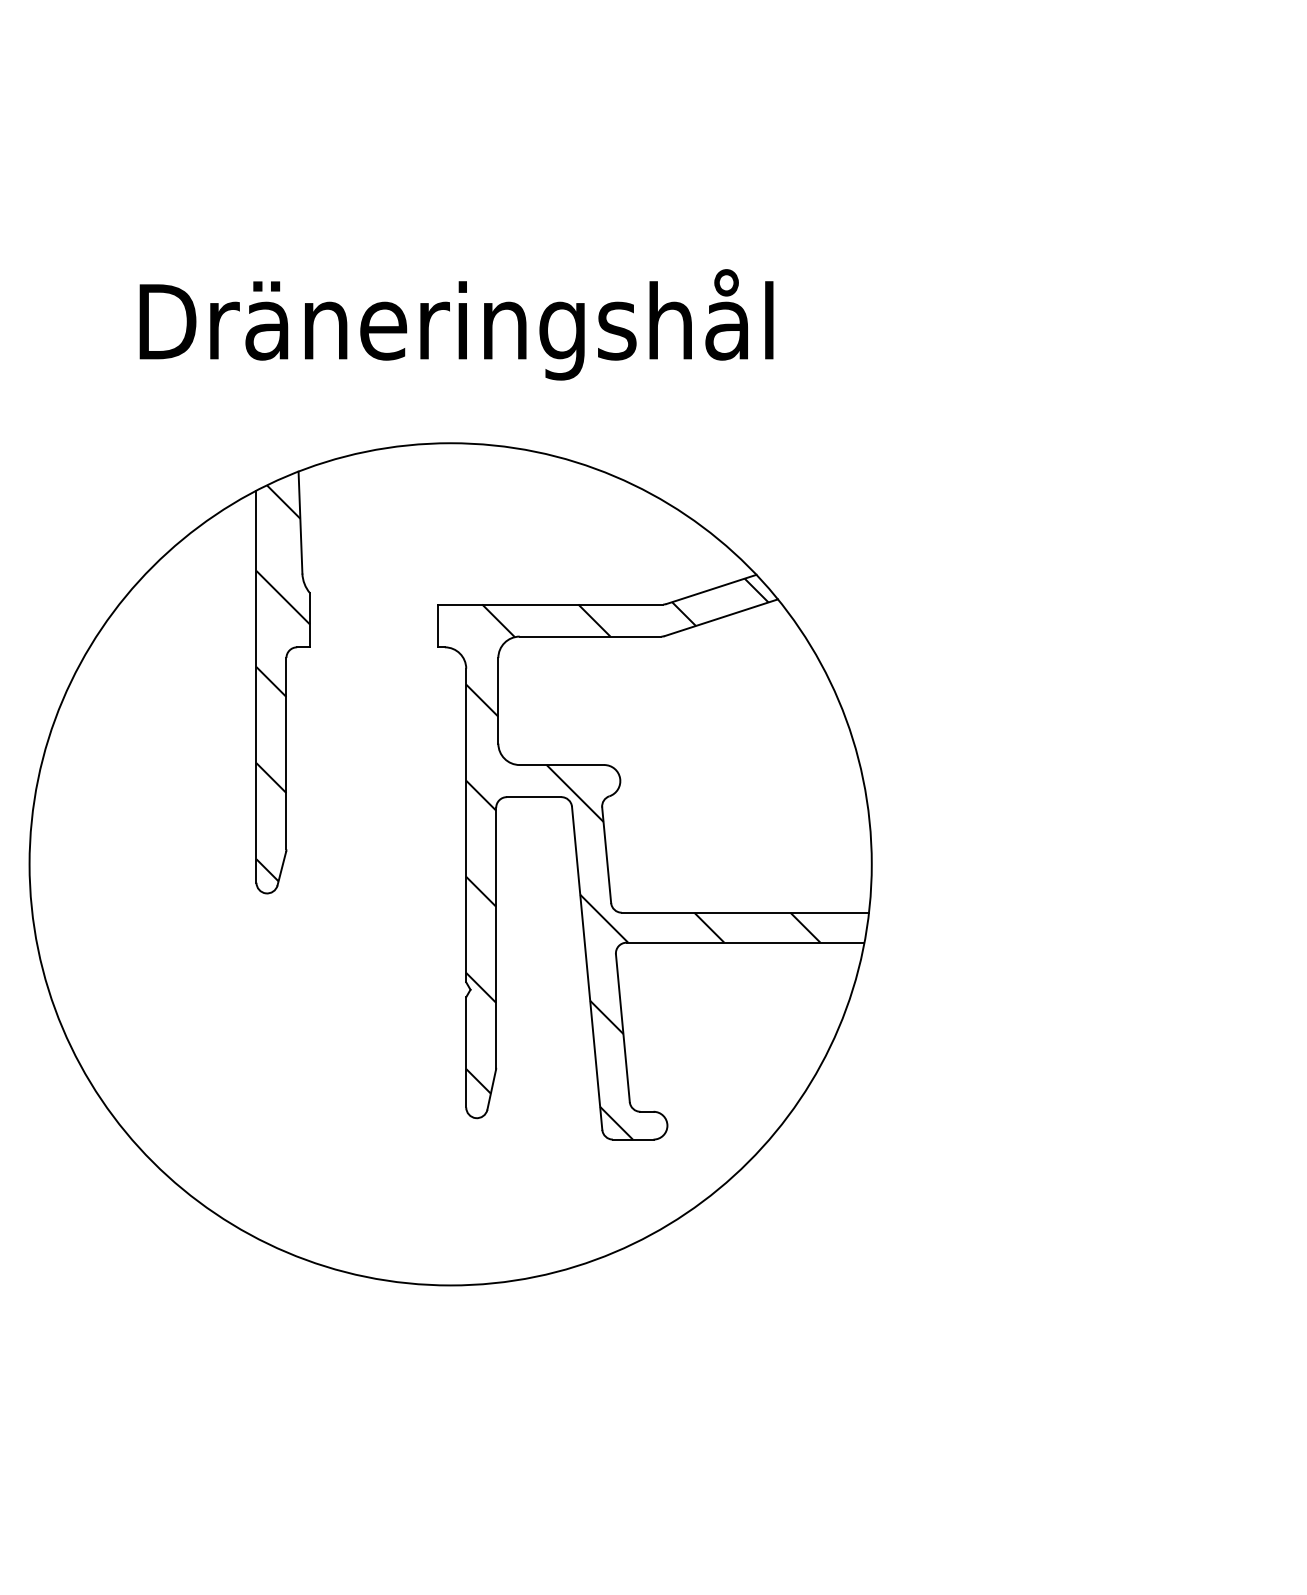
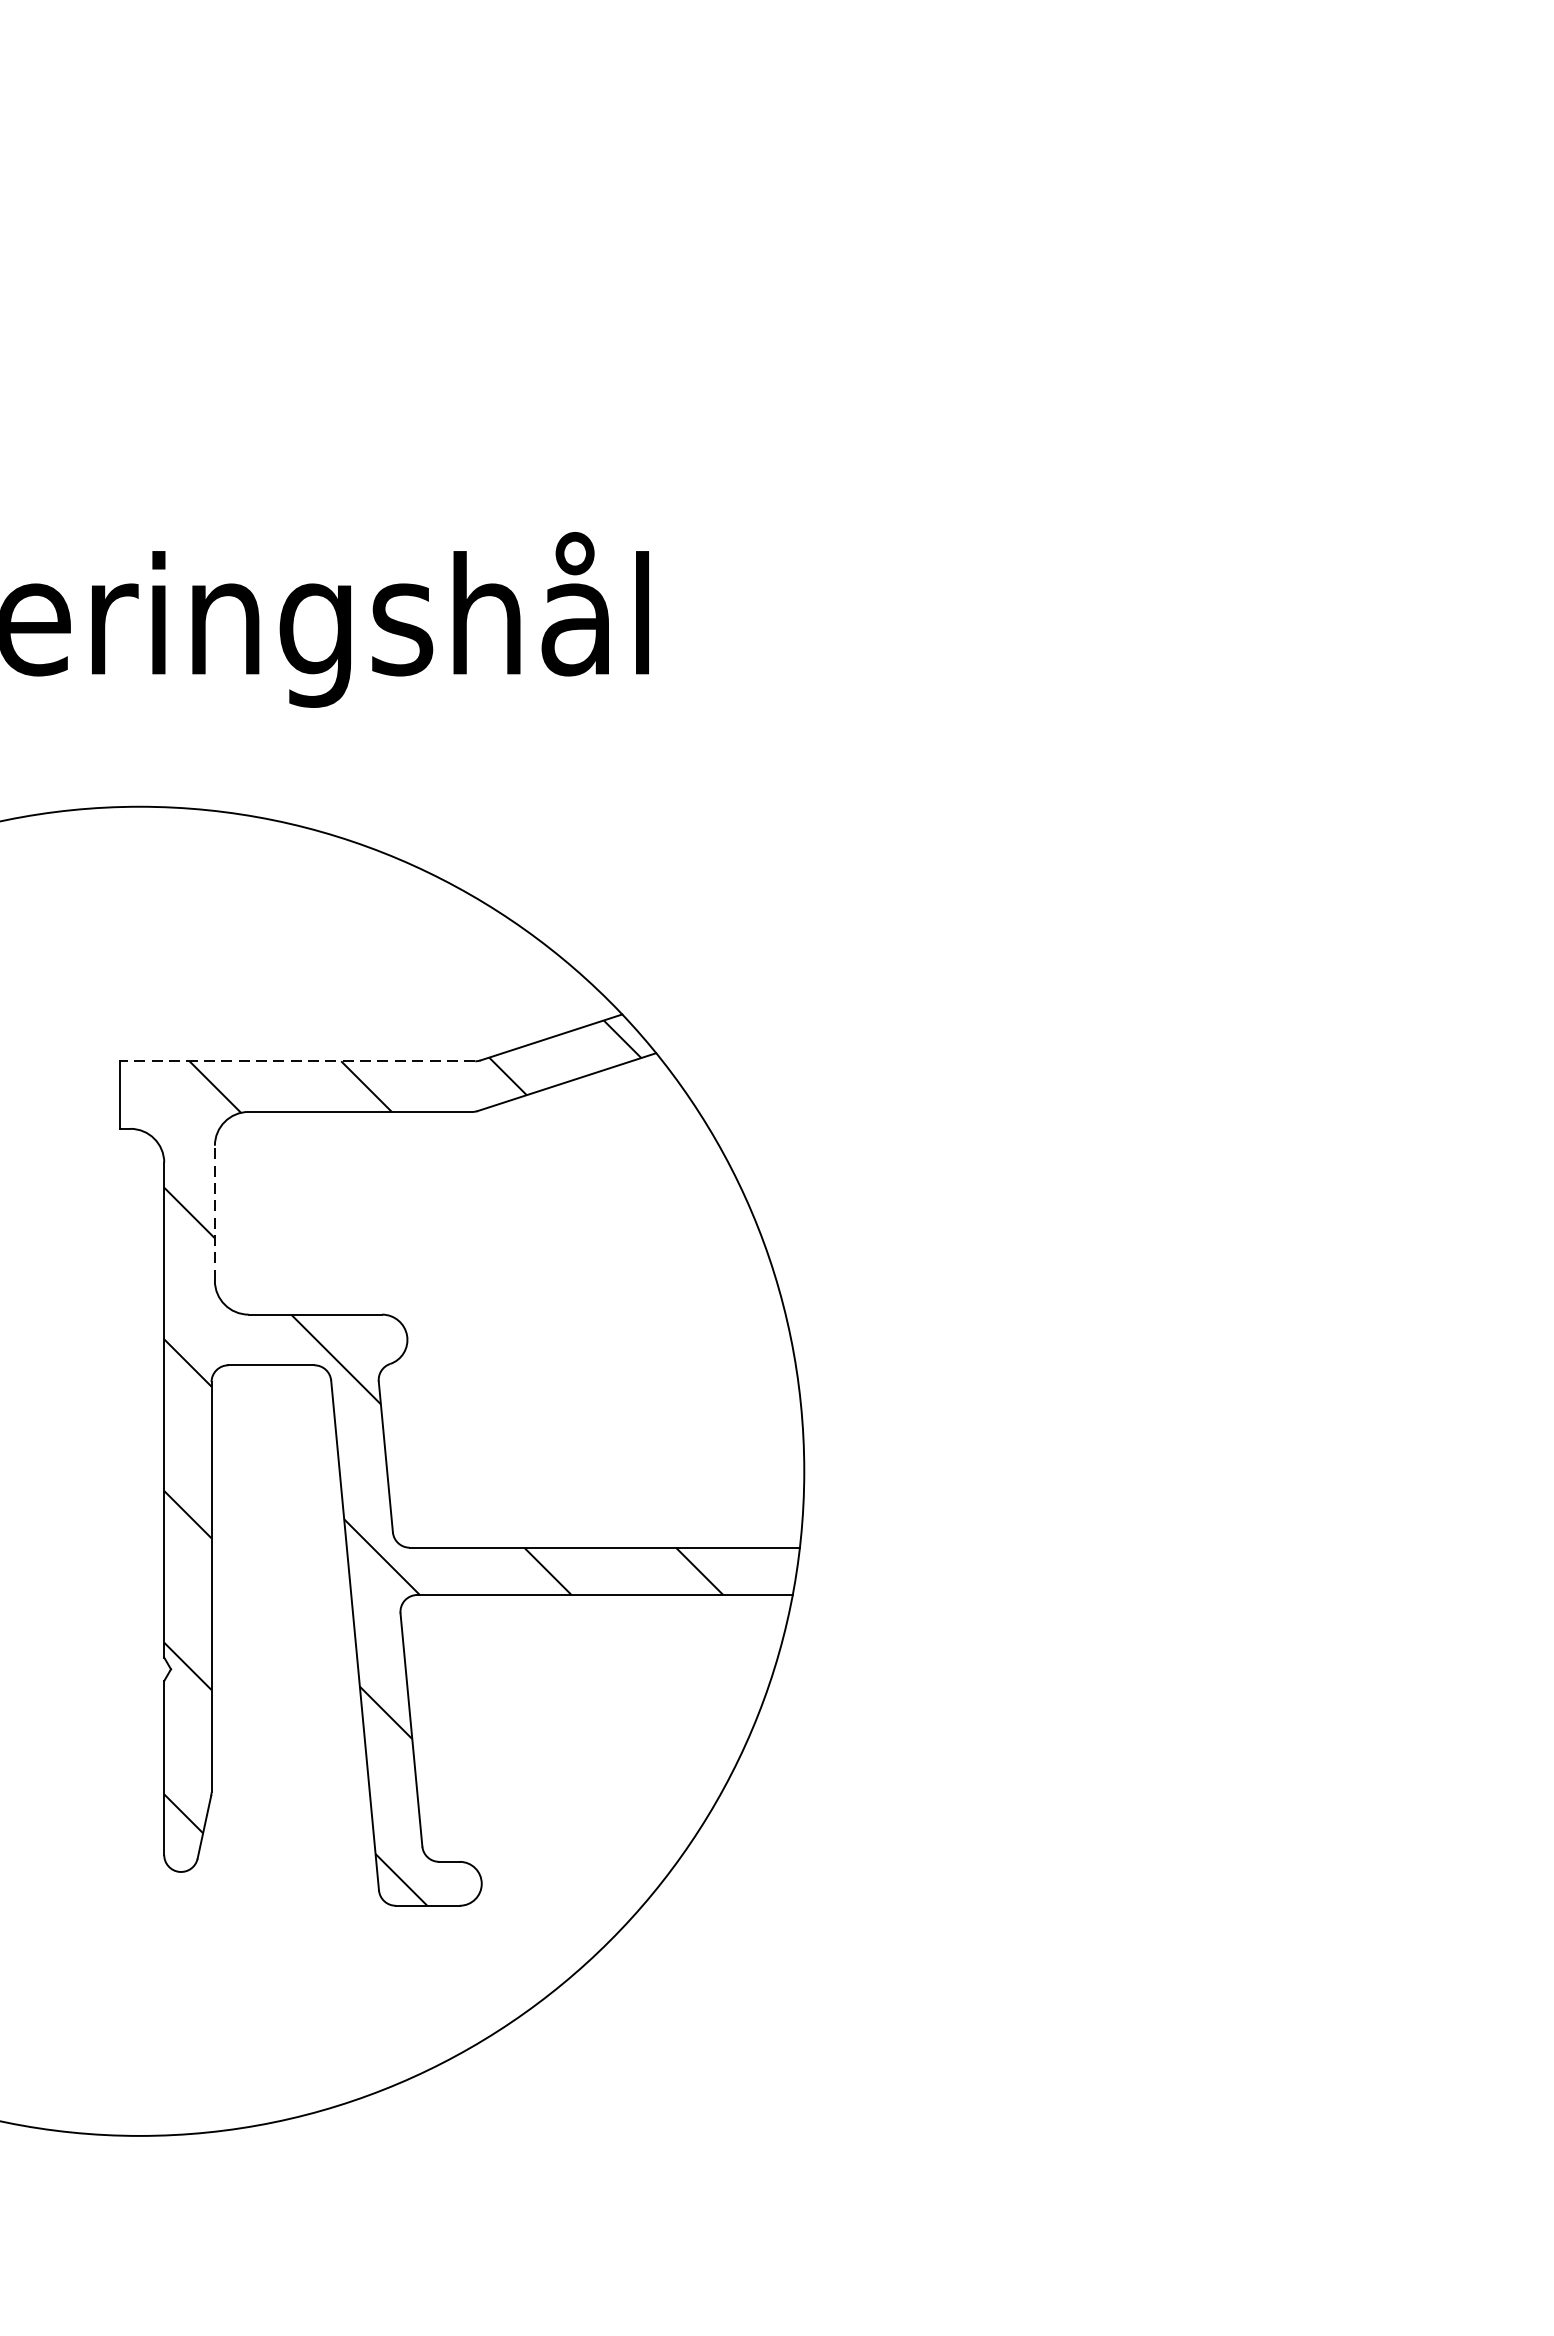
line: (550, 604) -> (297, 1061), solid -> dashed
line: (498, 700) -> (215, 1212), solid -> dashed

